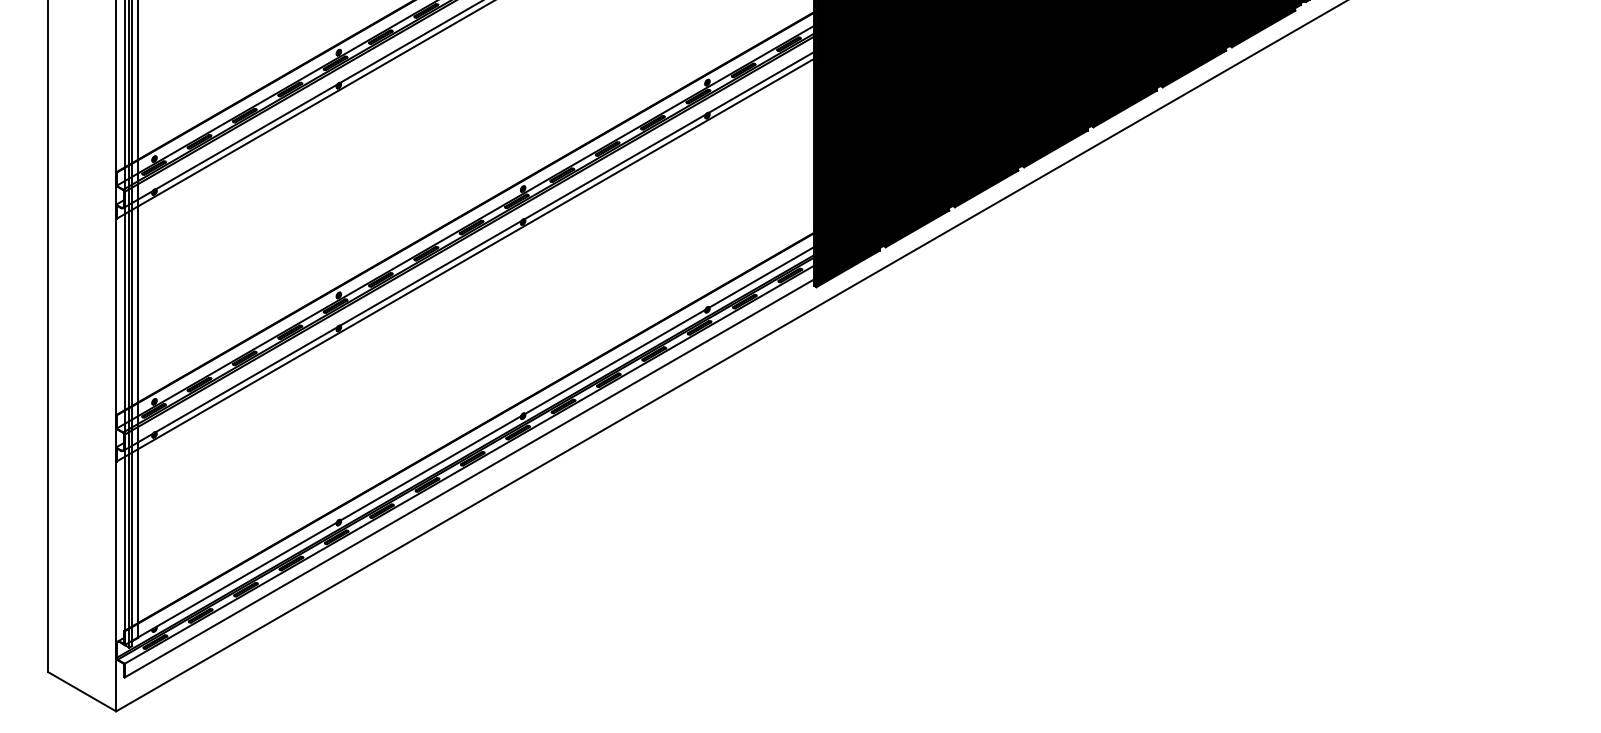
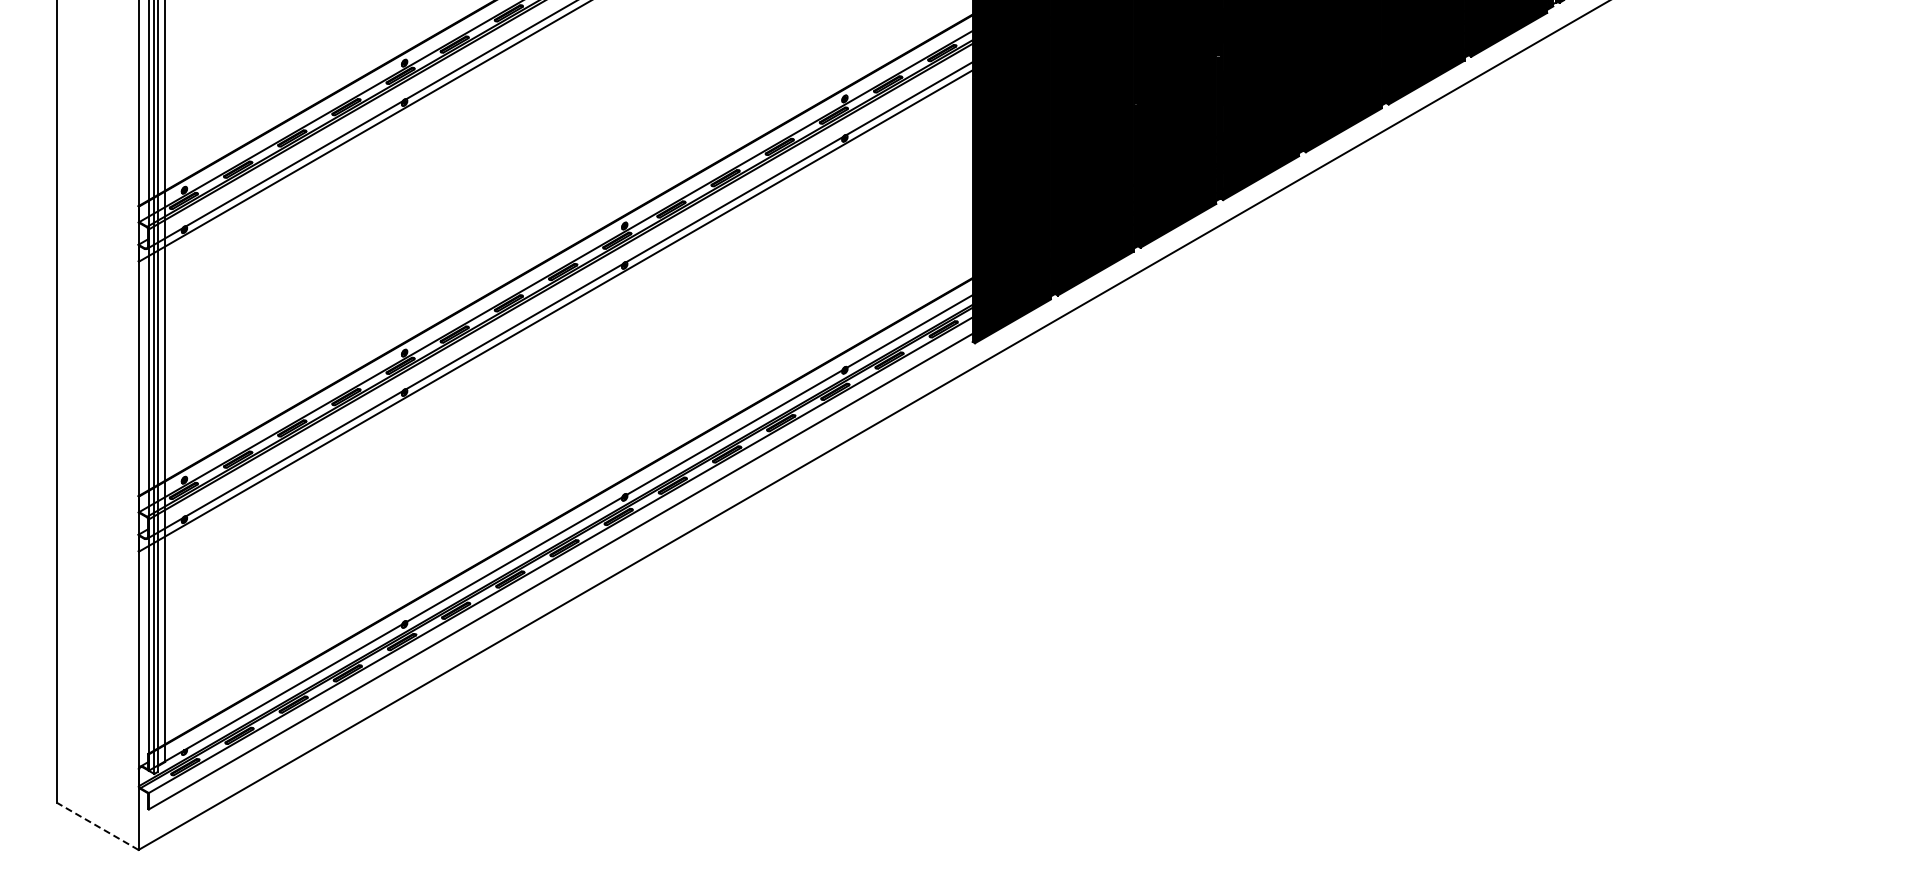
line: (81, 691) -> (97, 826), solid -> dashed

